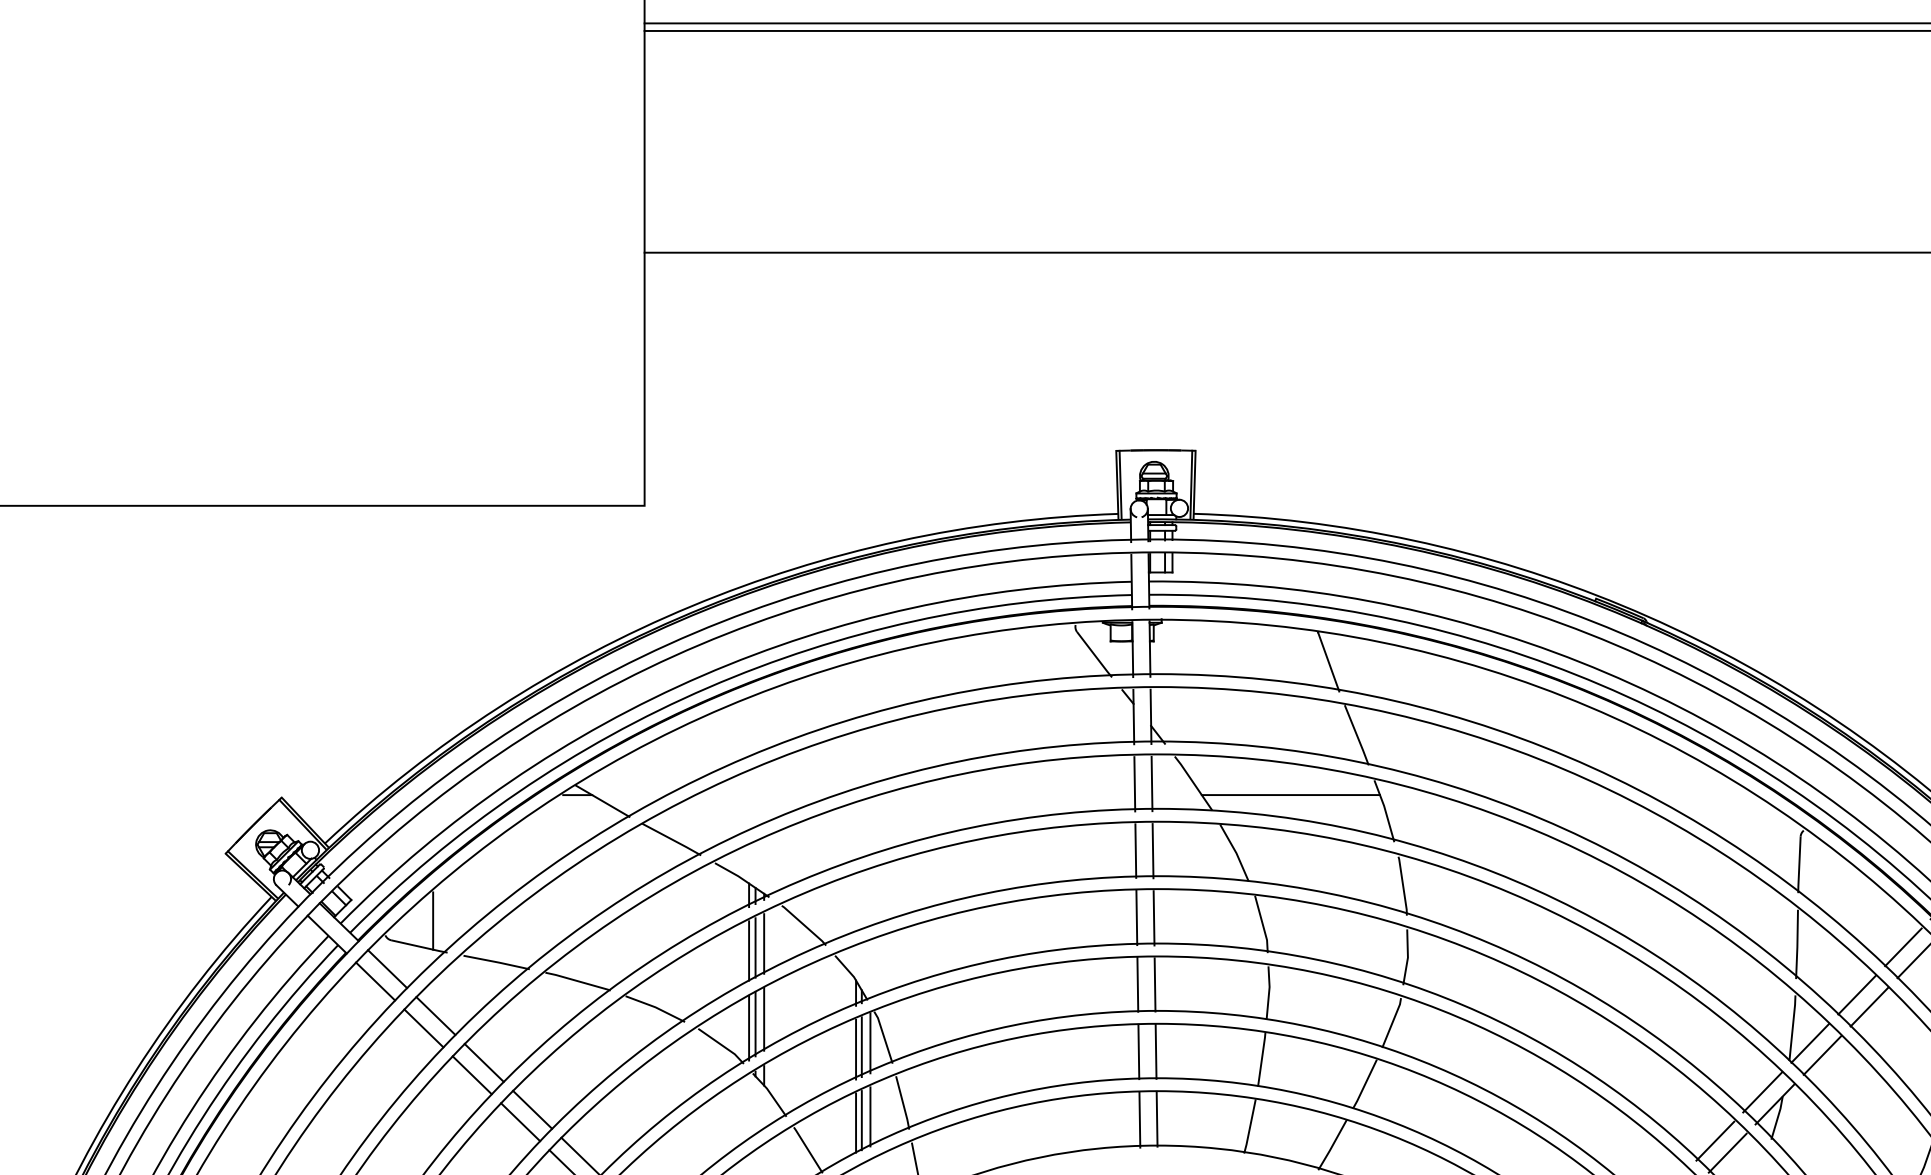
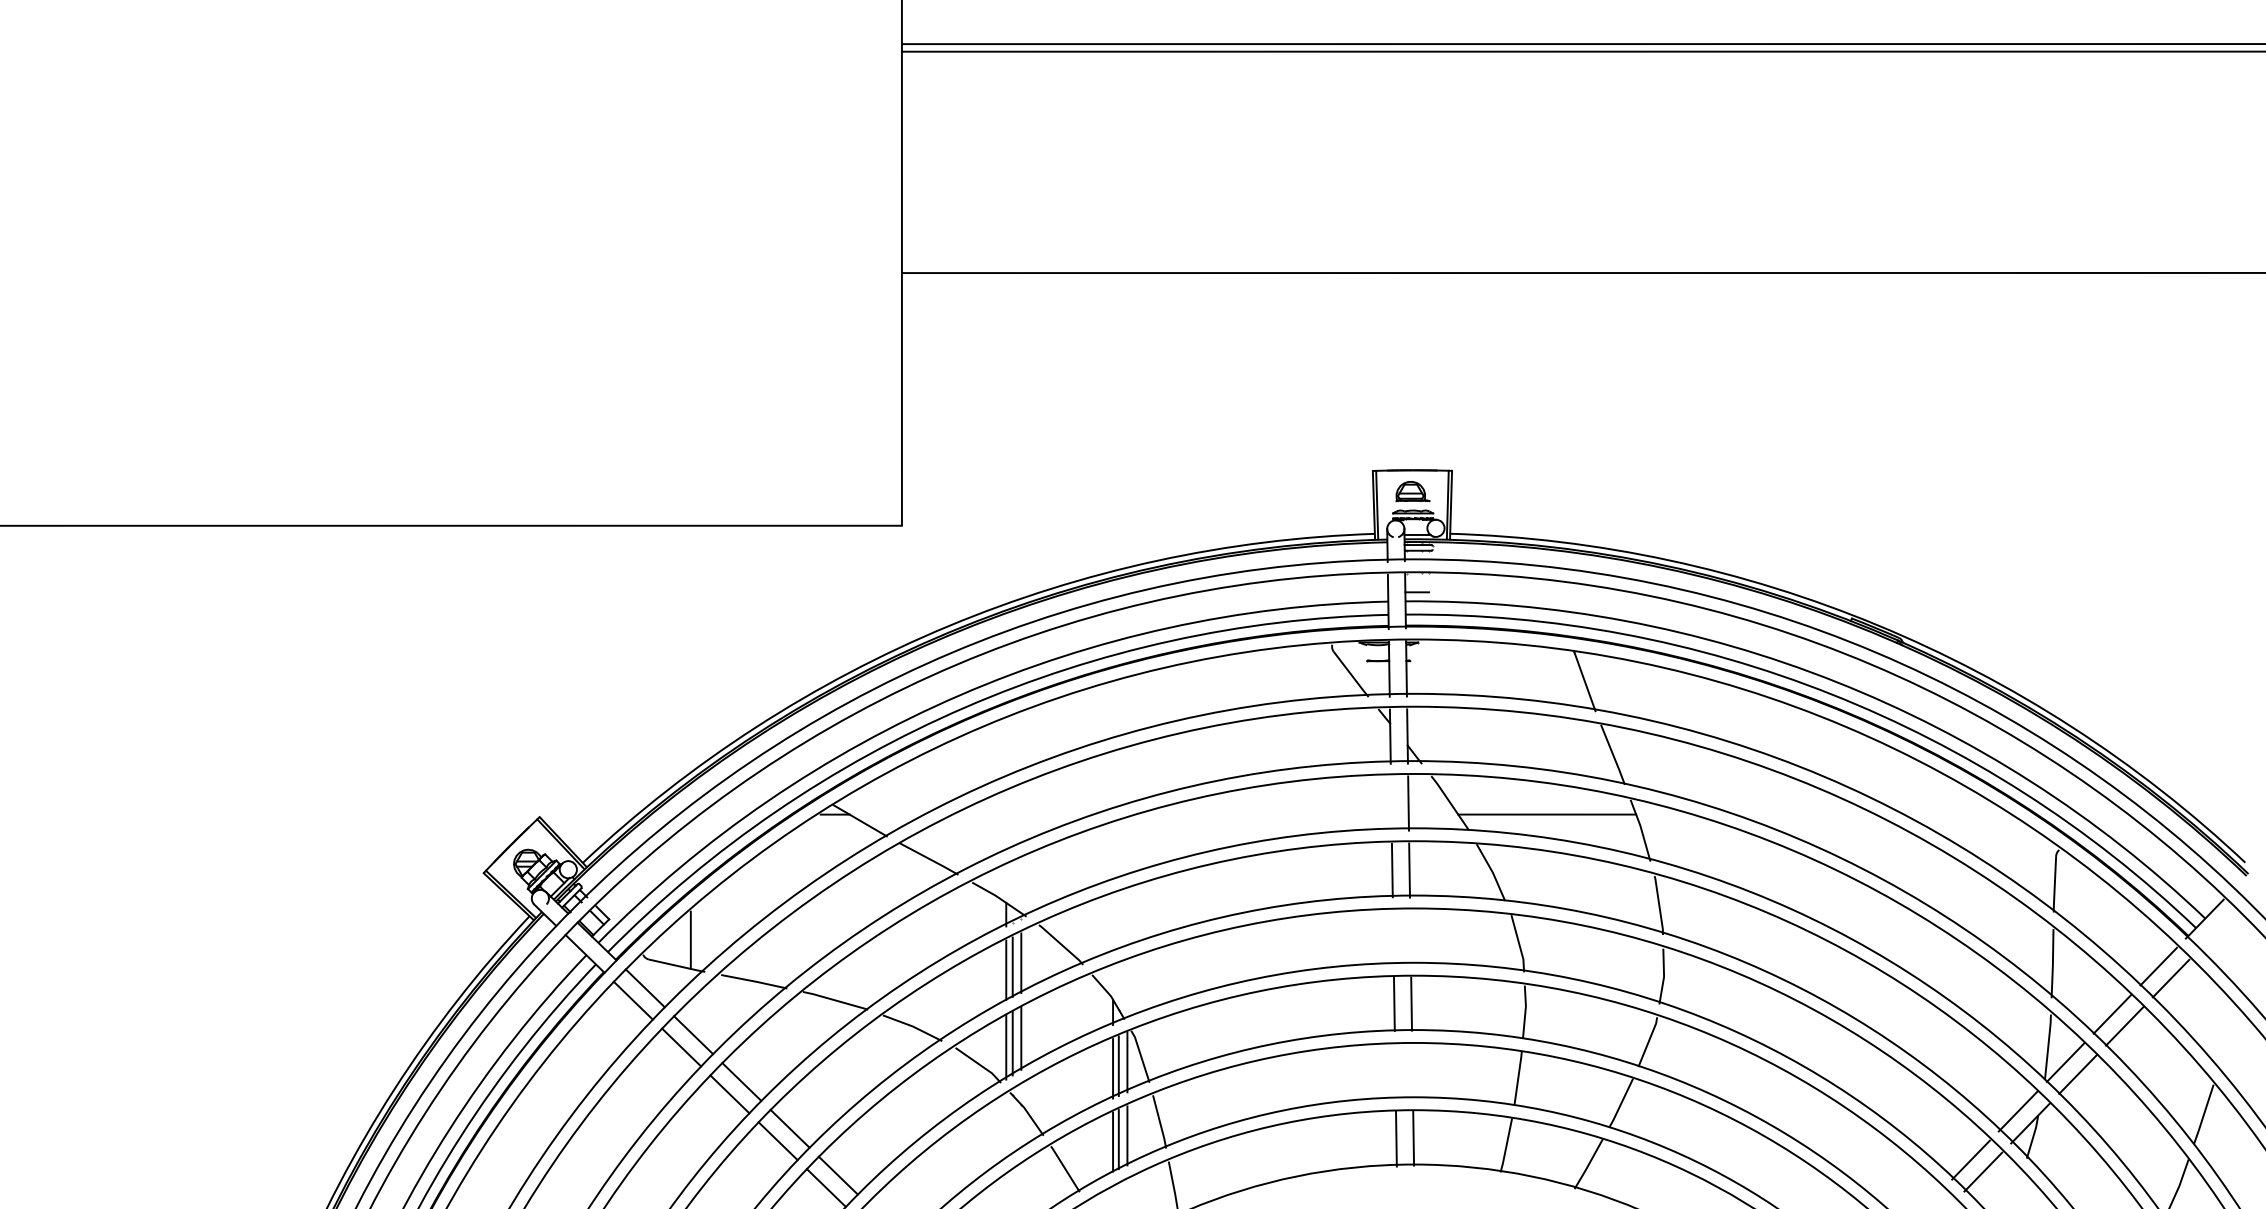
line: (1133, 783) -> (1390, 803), removed
line: (1135, 918) -> (1392, 937), removed
line: (1153, 918) -> (1410, 937), removed
line: (1137, 1051) -> (1394, 1070), removed
line: (1155, 1051) -> (1412, 1070), removed

